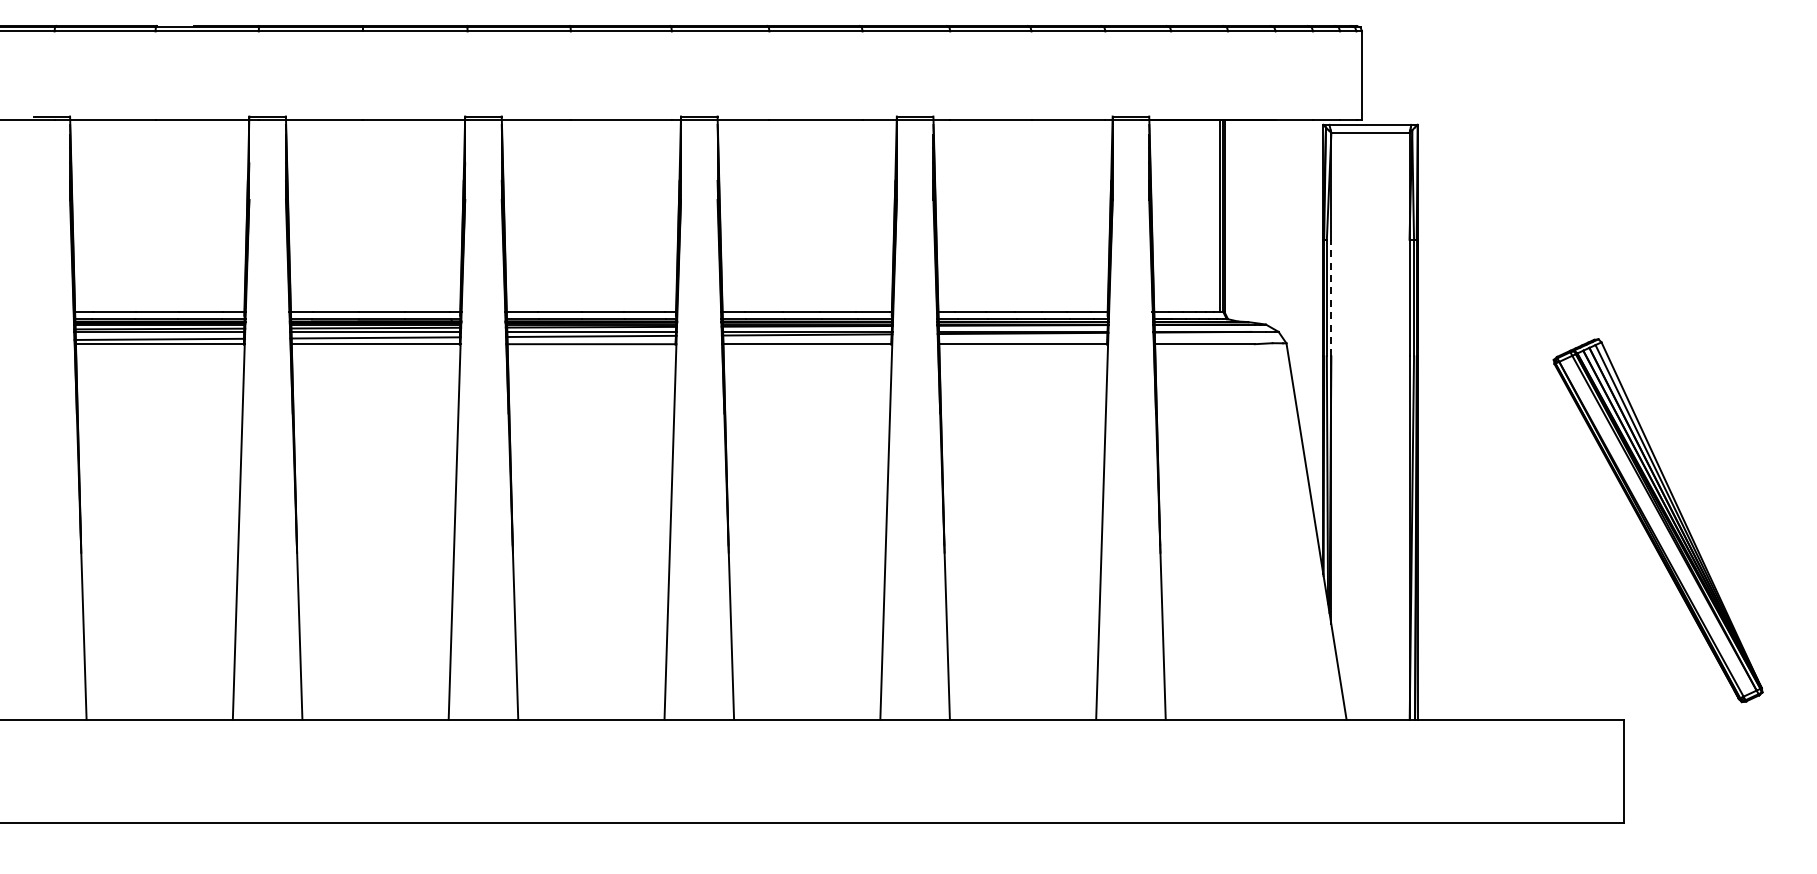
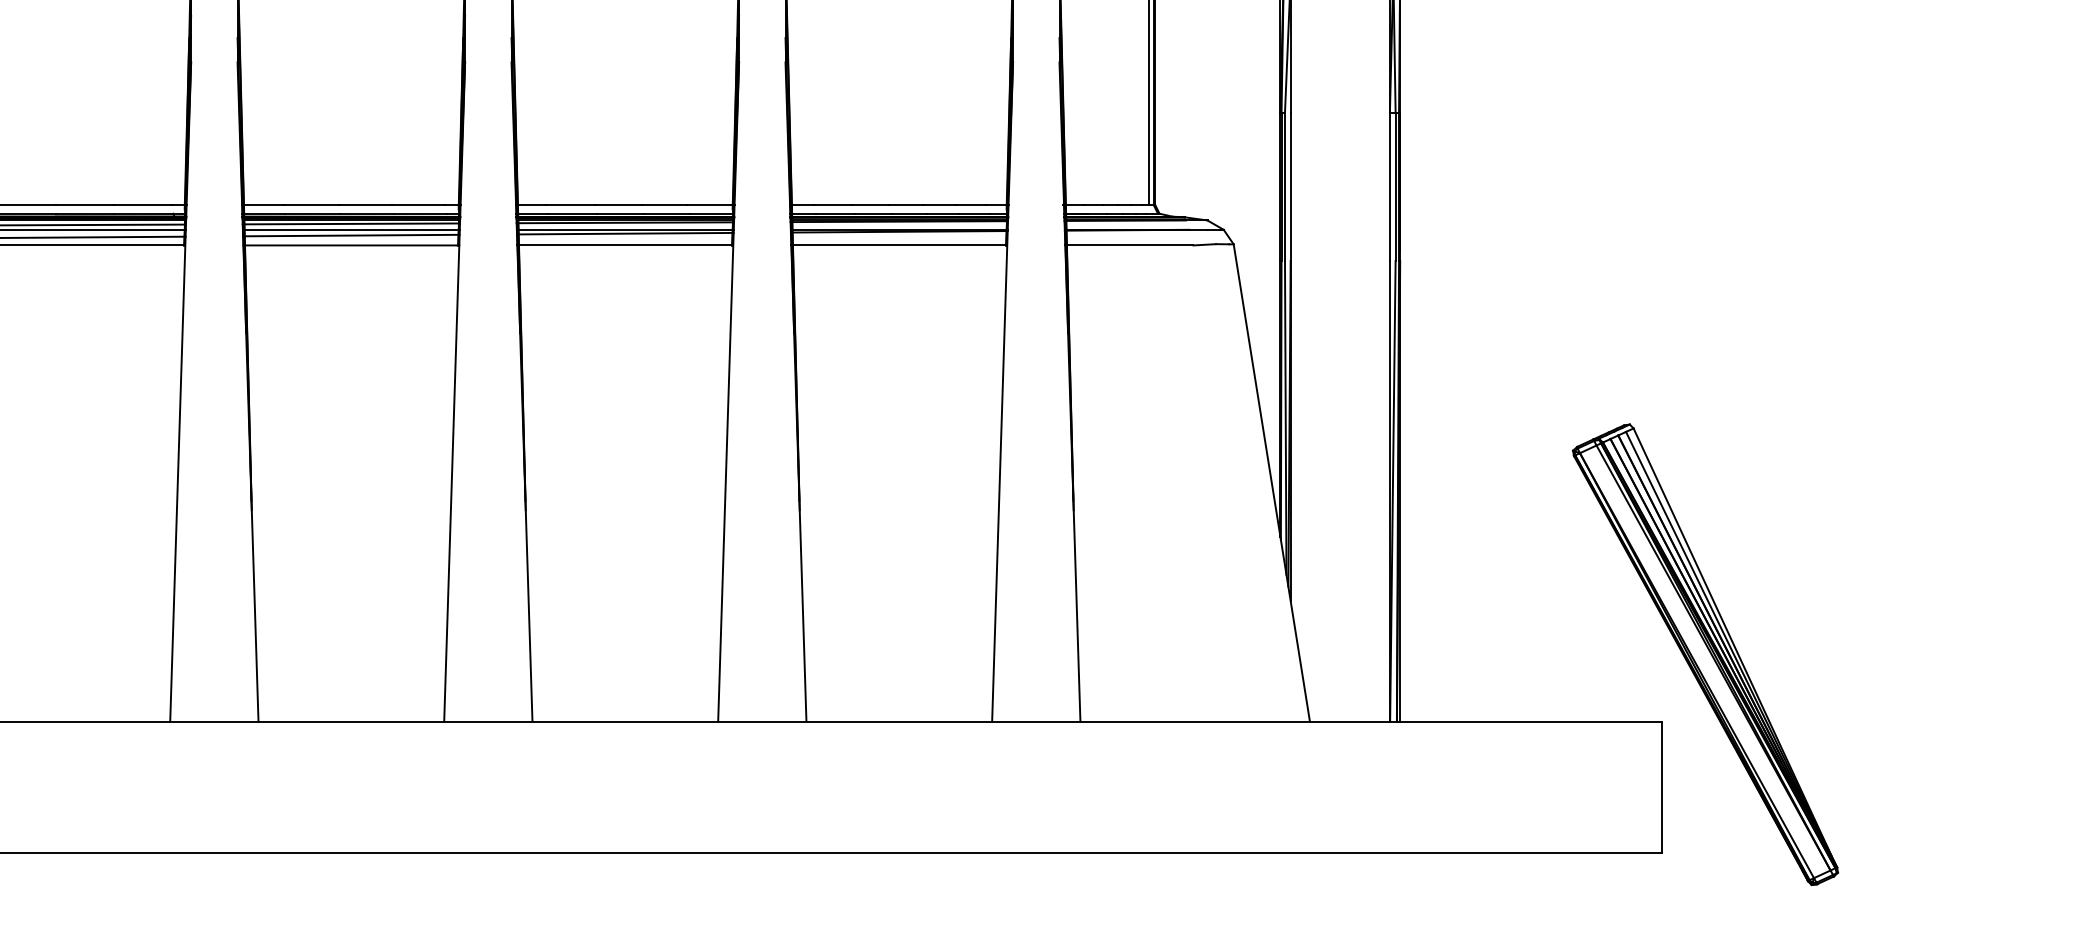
line: (1331, 297) -> (1290, 186), dashed -> solid
part: (1657, 520) -> (1704, 654), moved

